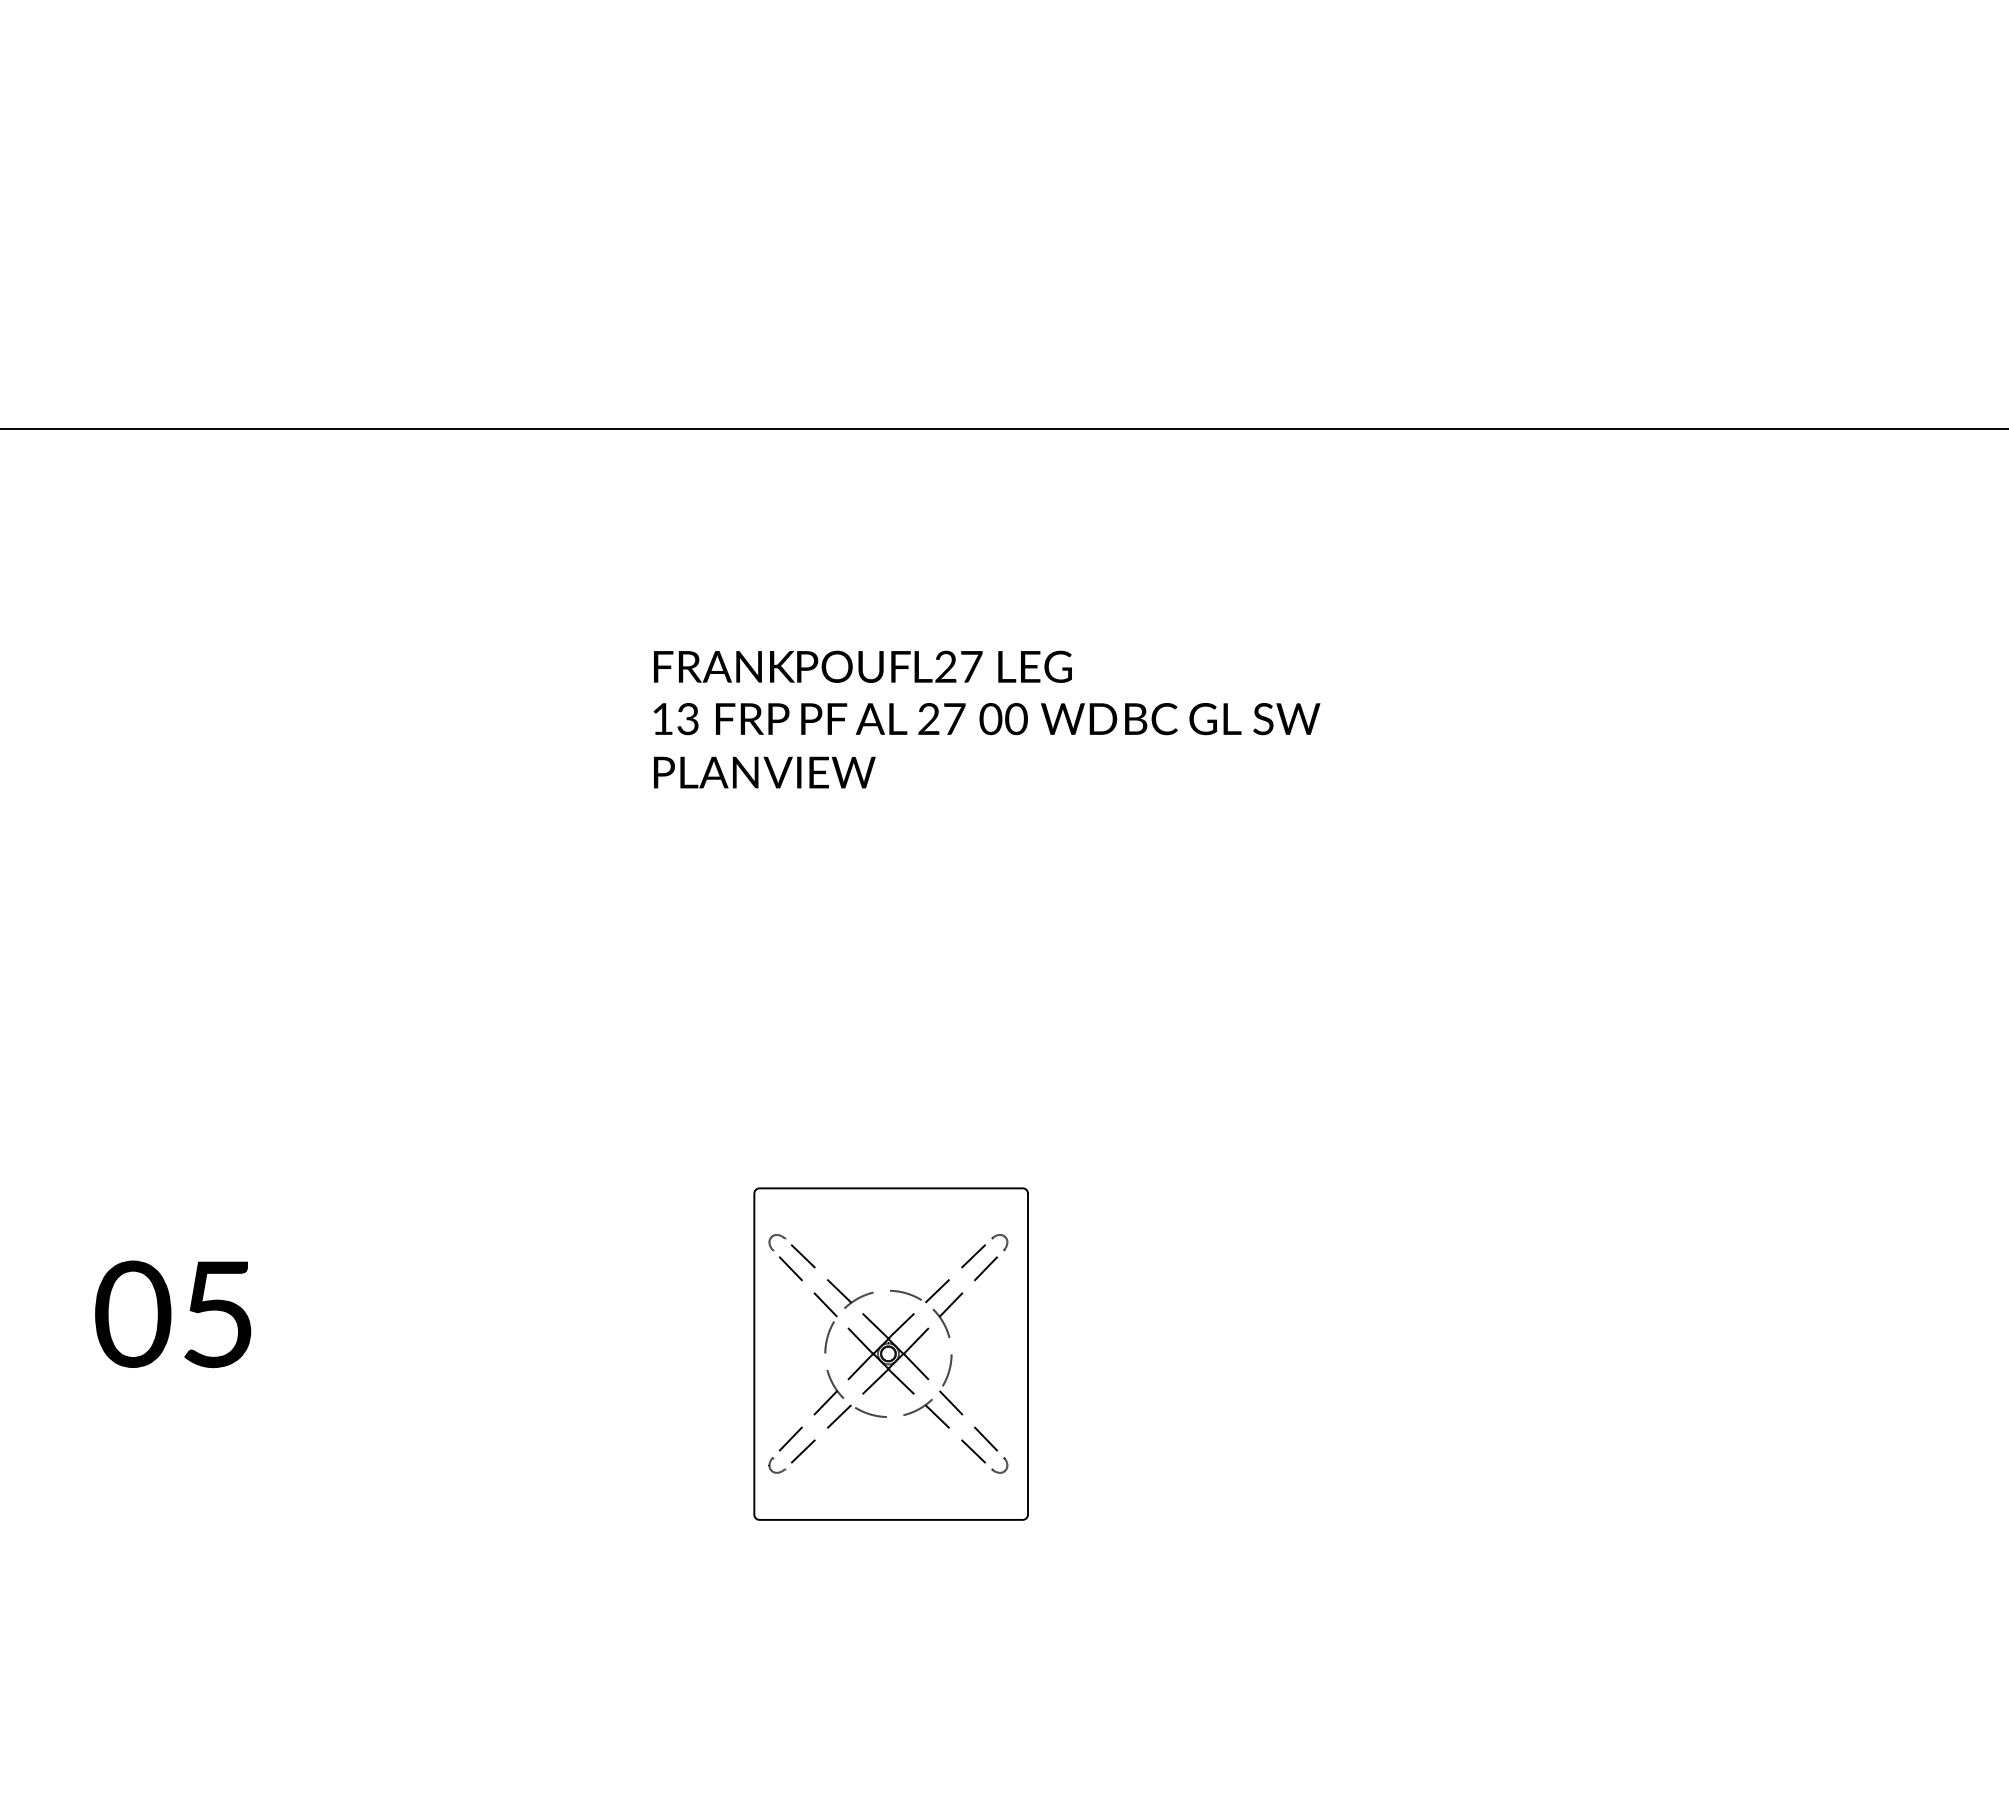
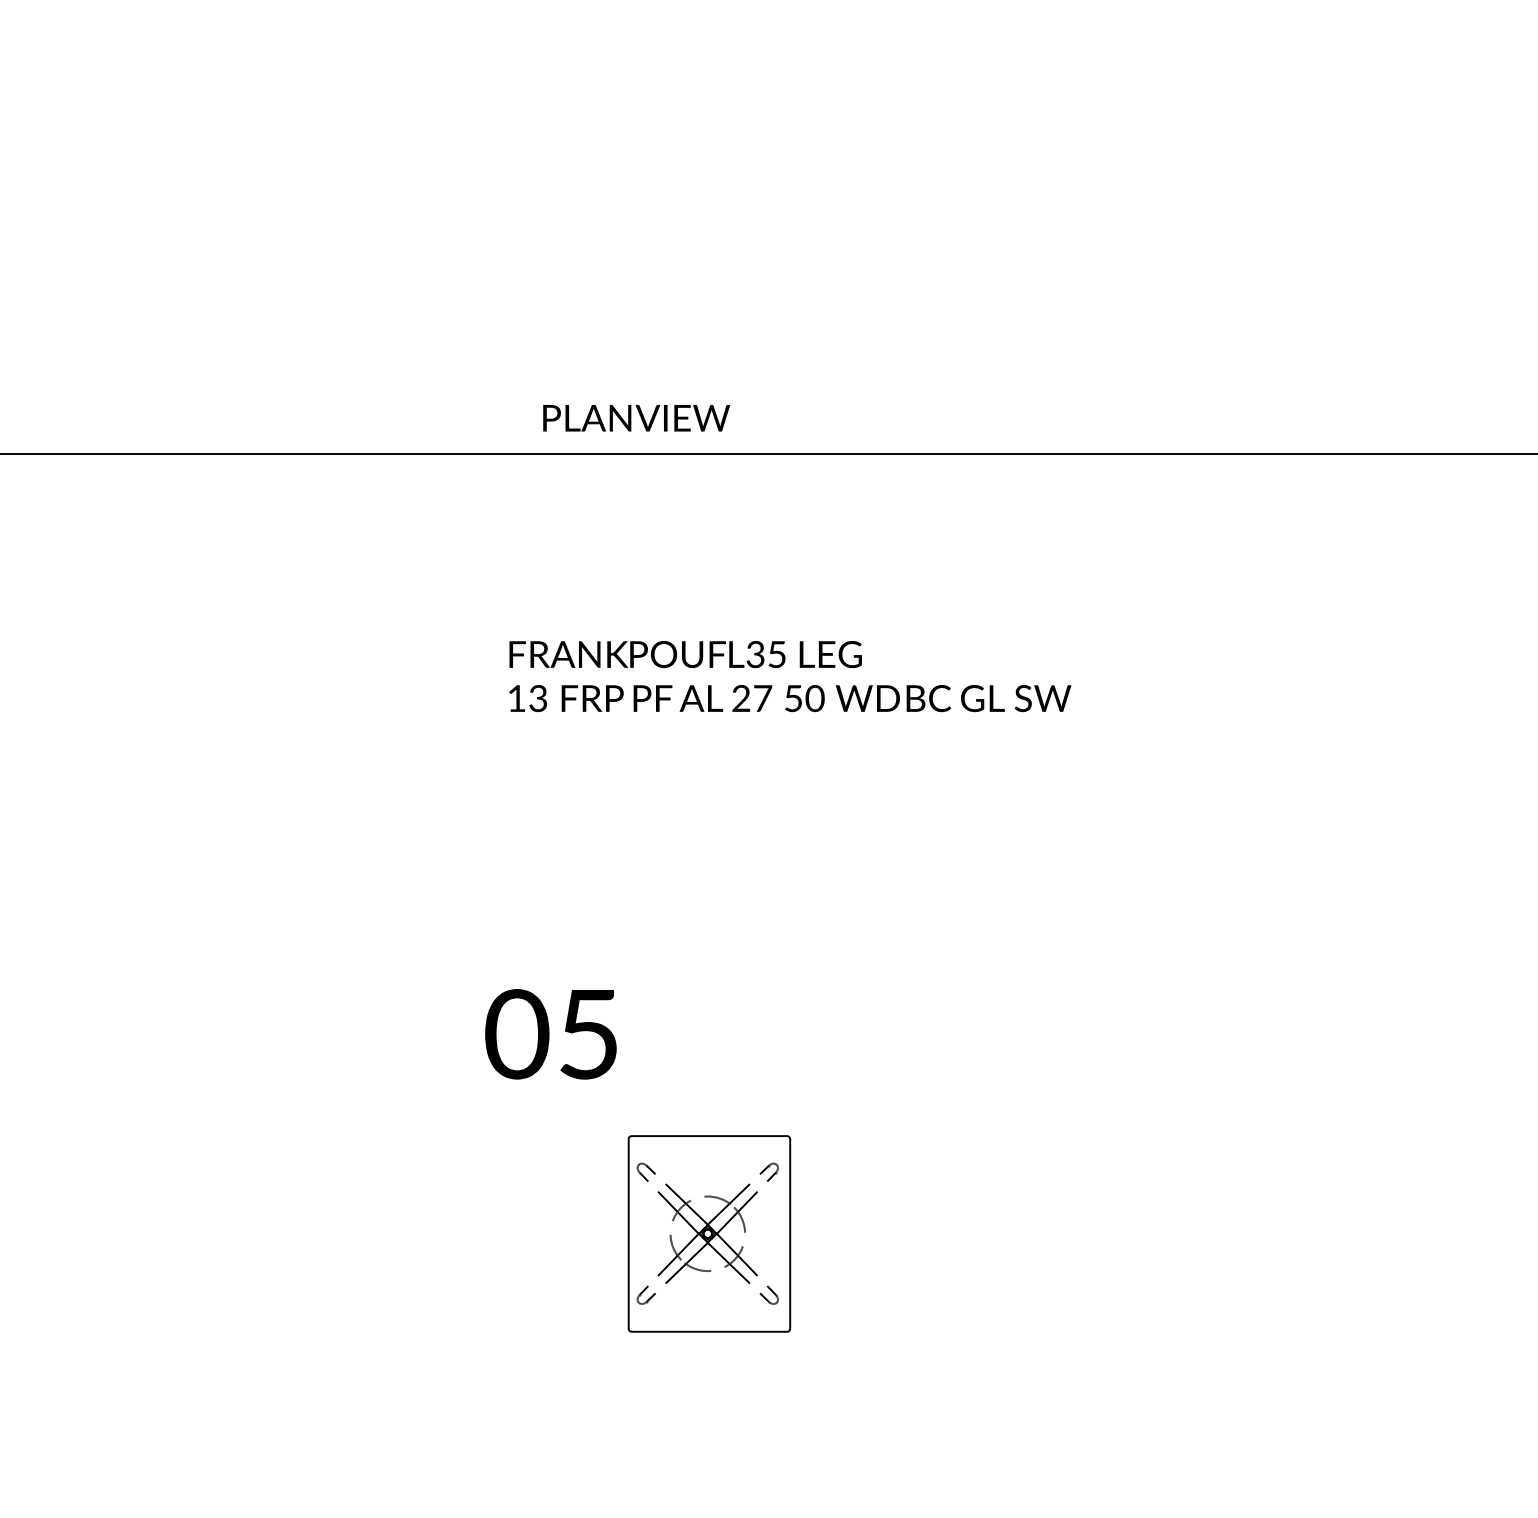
text: (958, 666) -> (766, 654), L27 -> L35
text: (990, 719) -> (793, 698), 00 -> 50
text: (764, 772) -> (636, 418), moved
text: (173, 1314) -> (551, 1034), moved
part: (890, 1353) -> (708, 1233), size x0.7

